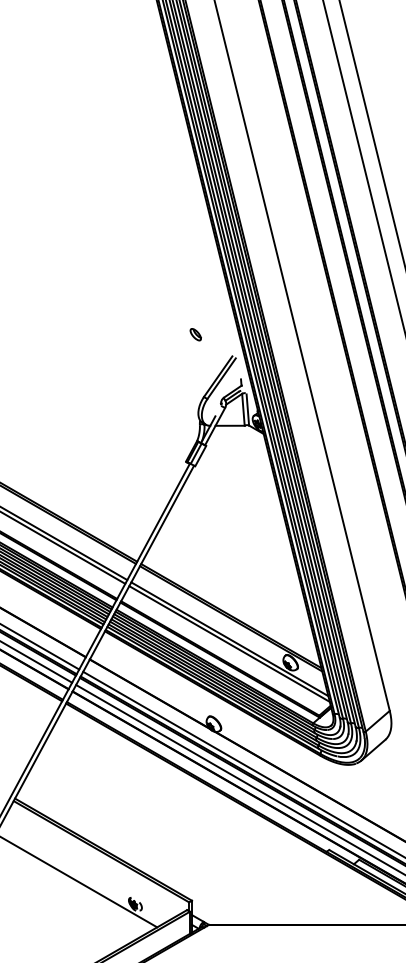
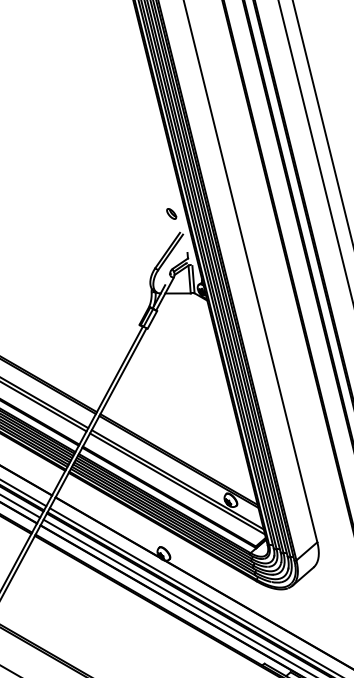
part: (195, 334) -> (171, 213), moved

